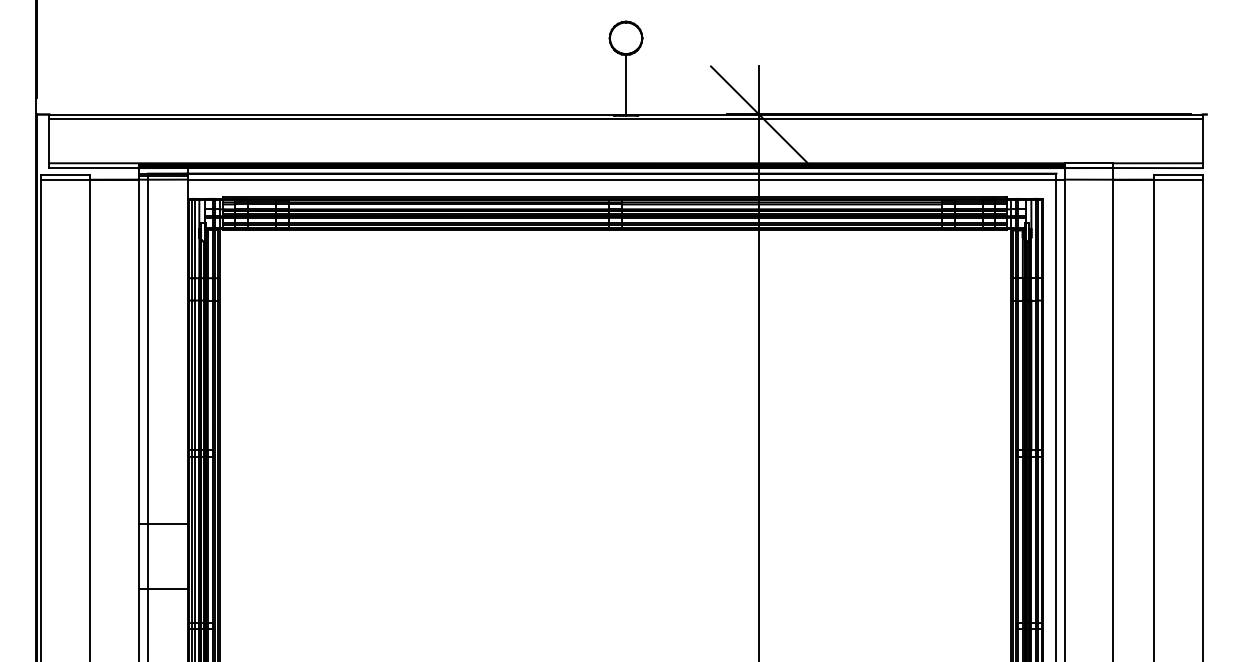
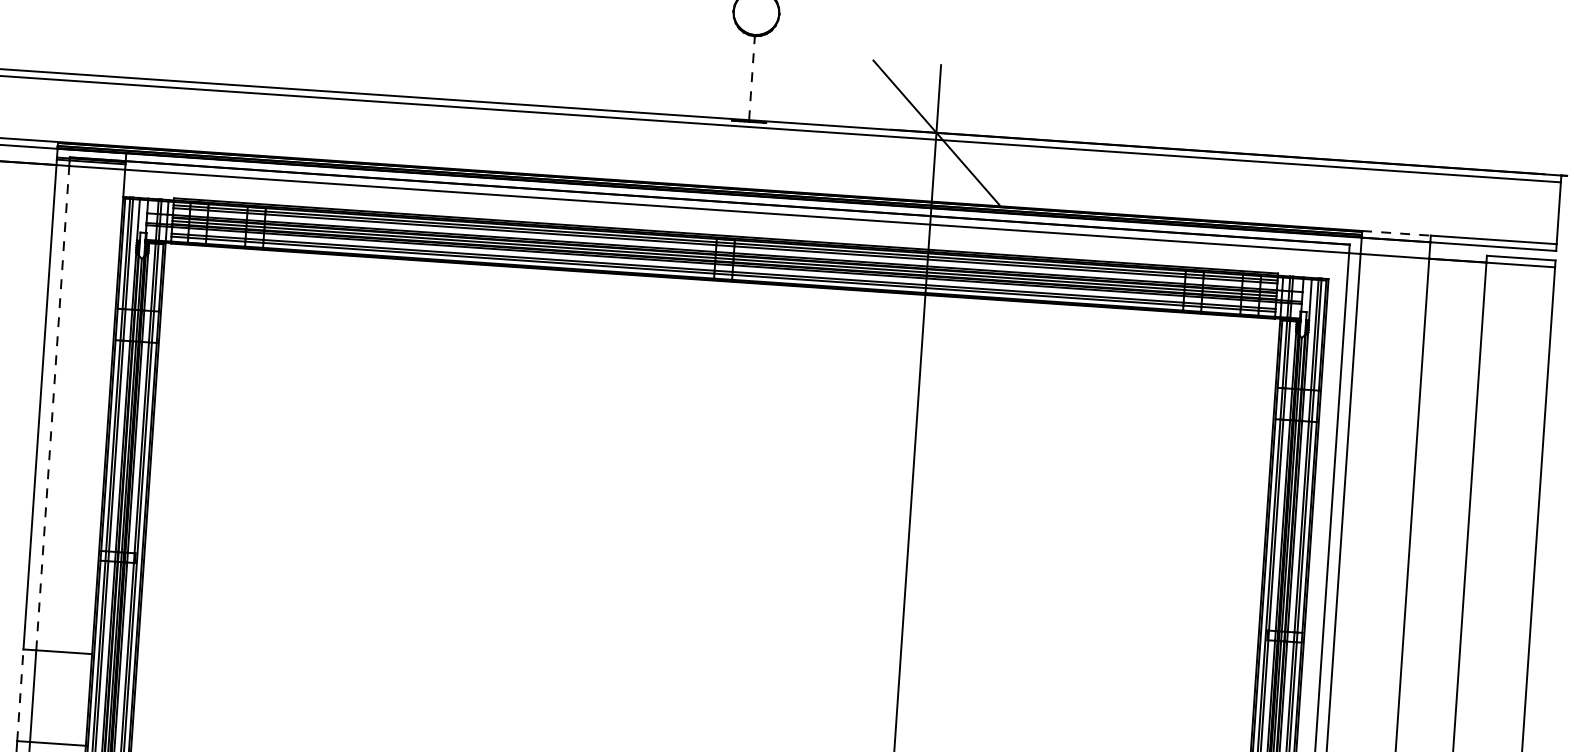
line: (626, 84) -> (752, 77), solid -> dashed
line: (1089, 163) -> (1397, 233), solid -> dashed
line: (147, 351) -> (52, 407), solid -> dashed
line: (138, 556) -> (19, 695), solid -> dashed

